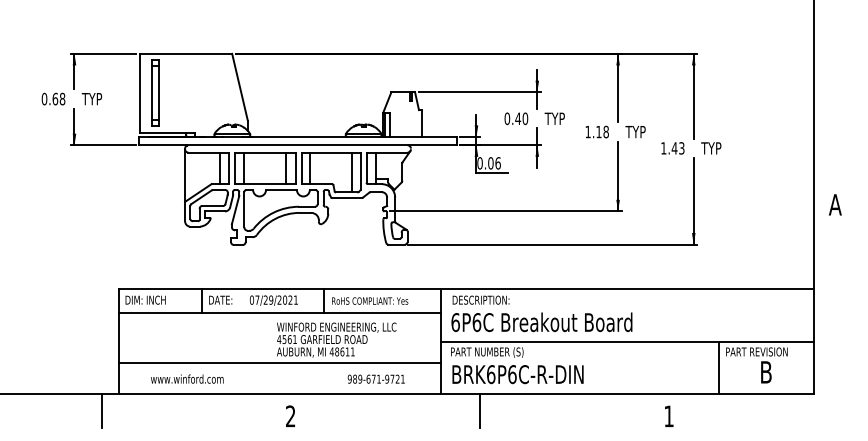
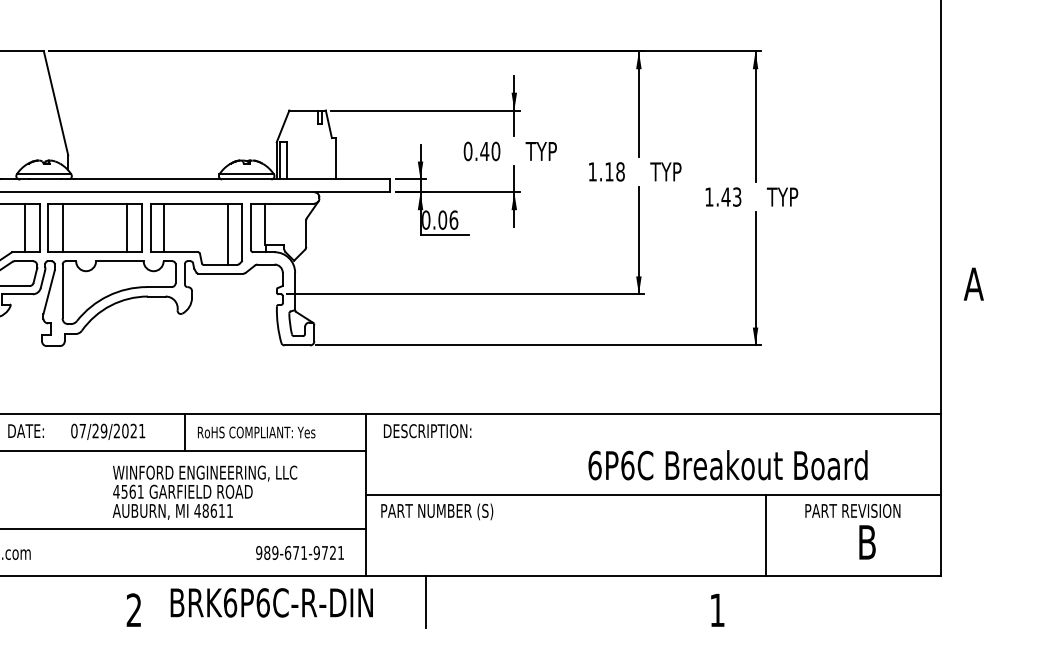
text: (541, 322) -> (727, 465), moved
line: (719, 367) -> (765, 534), moved
text: (517, 374) -> (271, 602), moved
text: (375, 378) -> (298, 551), moved

